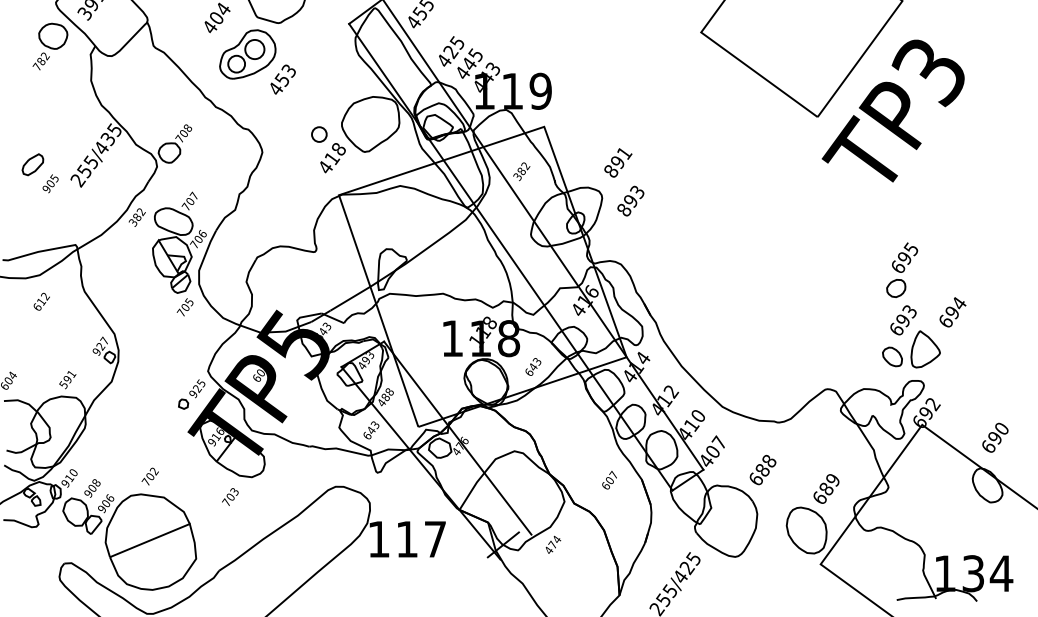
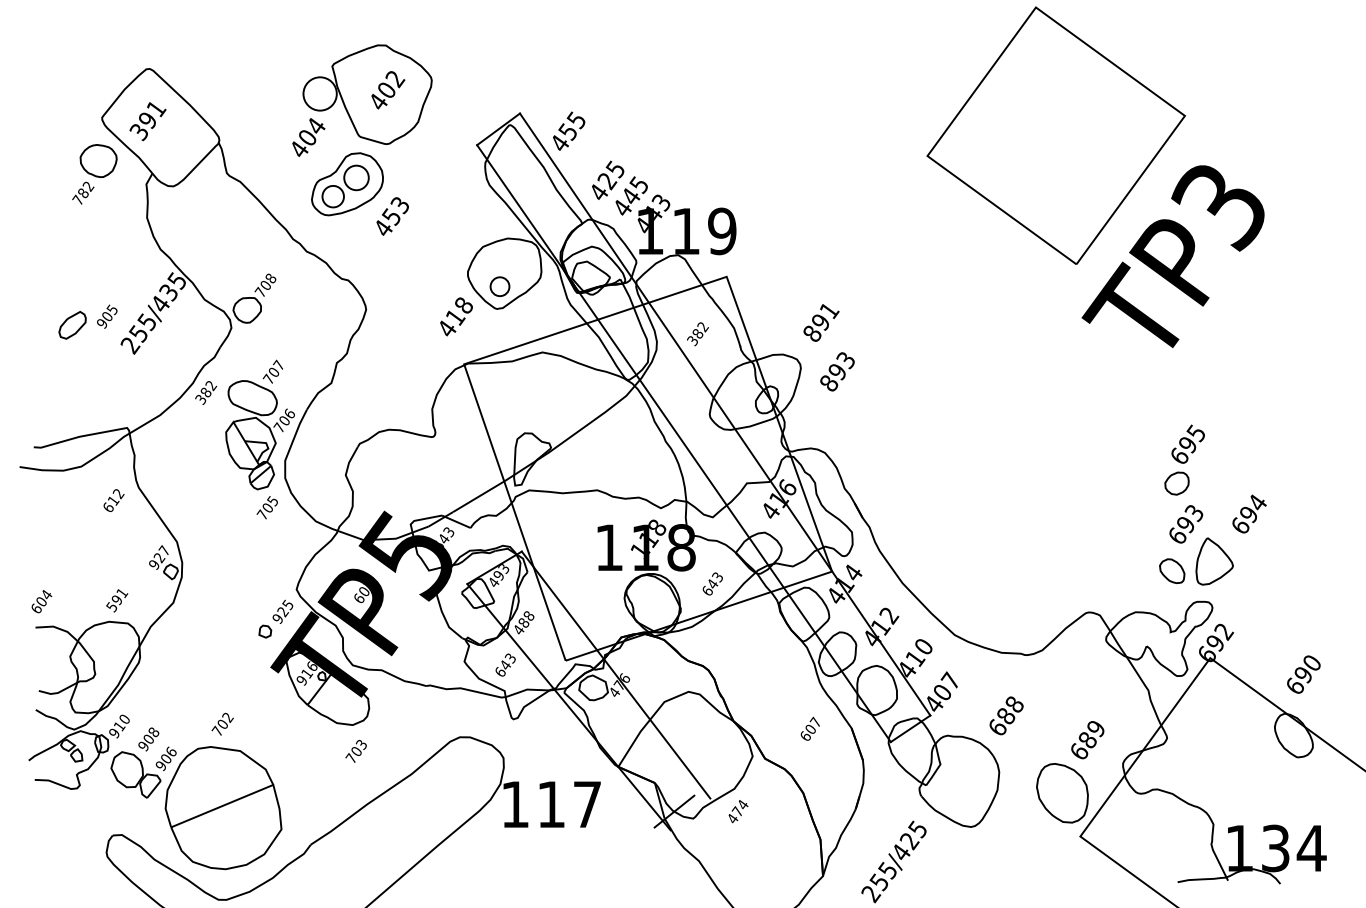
circle: (318, 134) -> (499, 286), moved
text: (50, 183) -> (107, 316), moved
text: (41, 301) -> (113, 500), moved
text: (229, 497) -> (355, 751), moved

